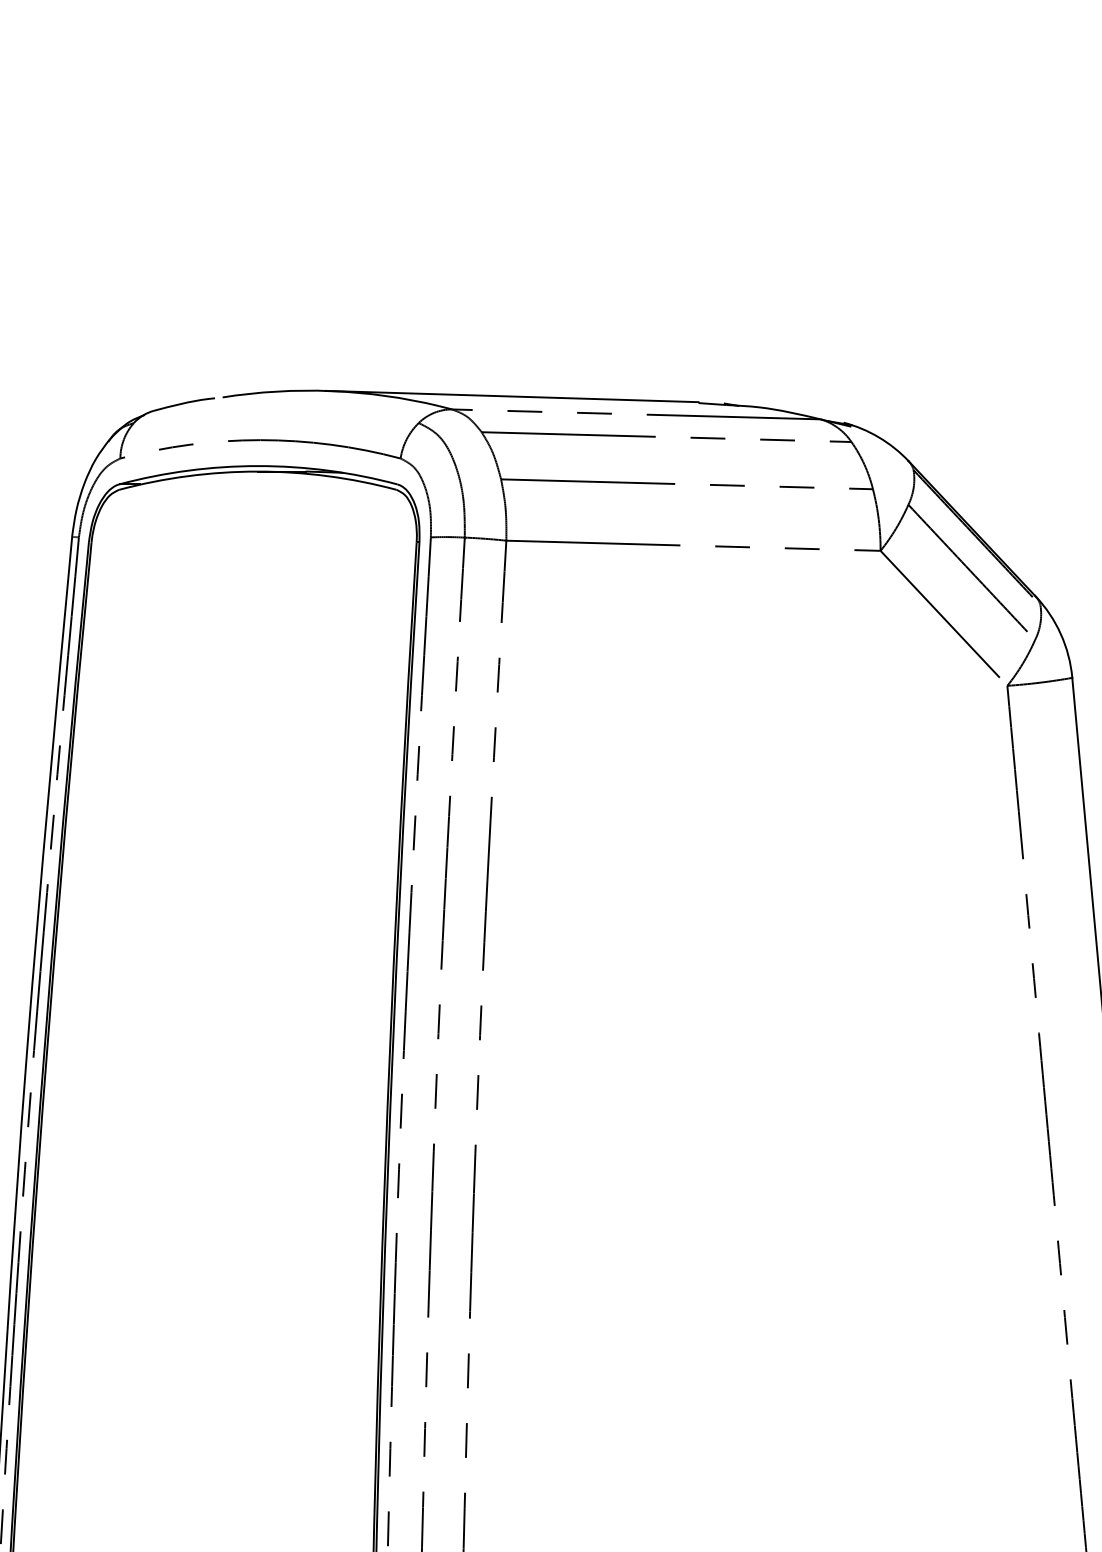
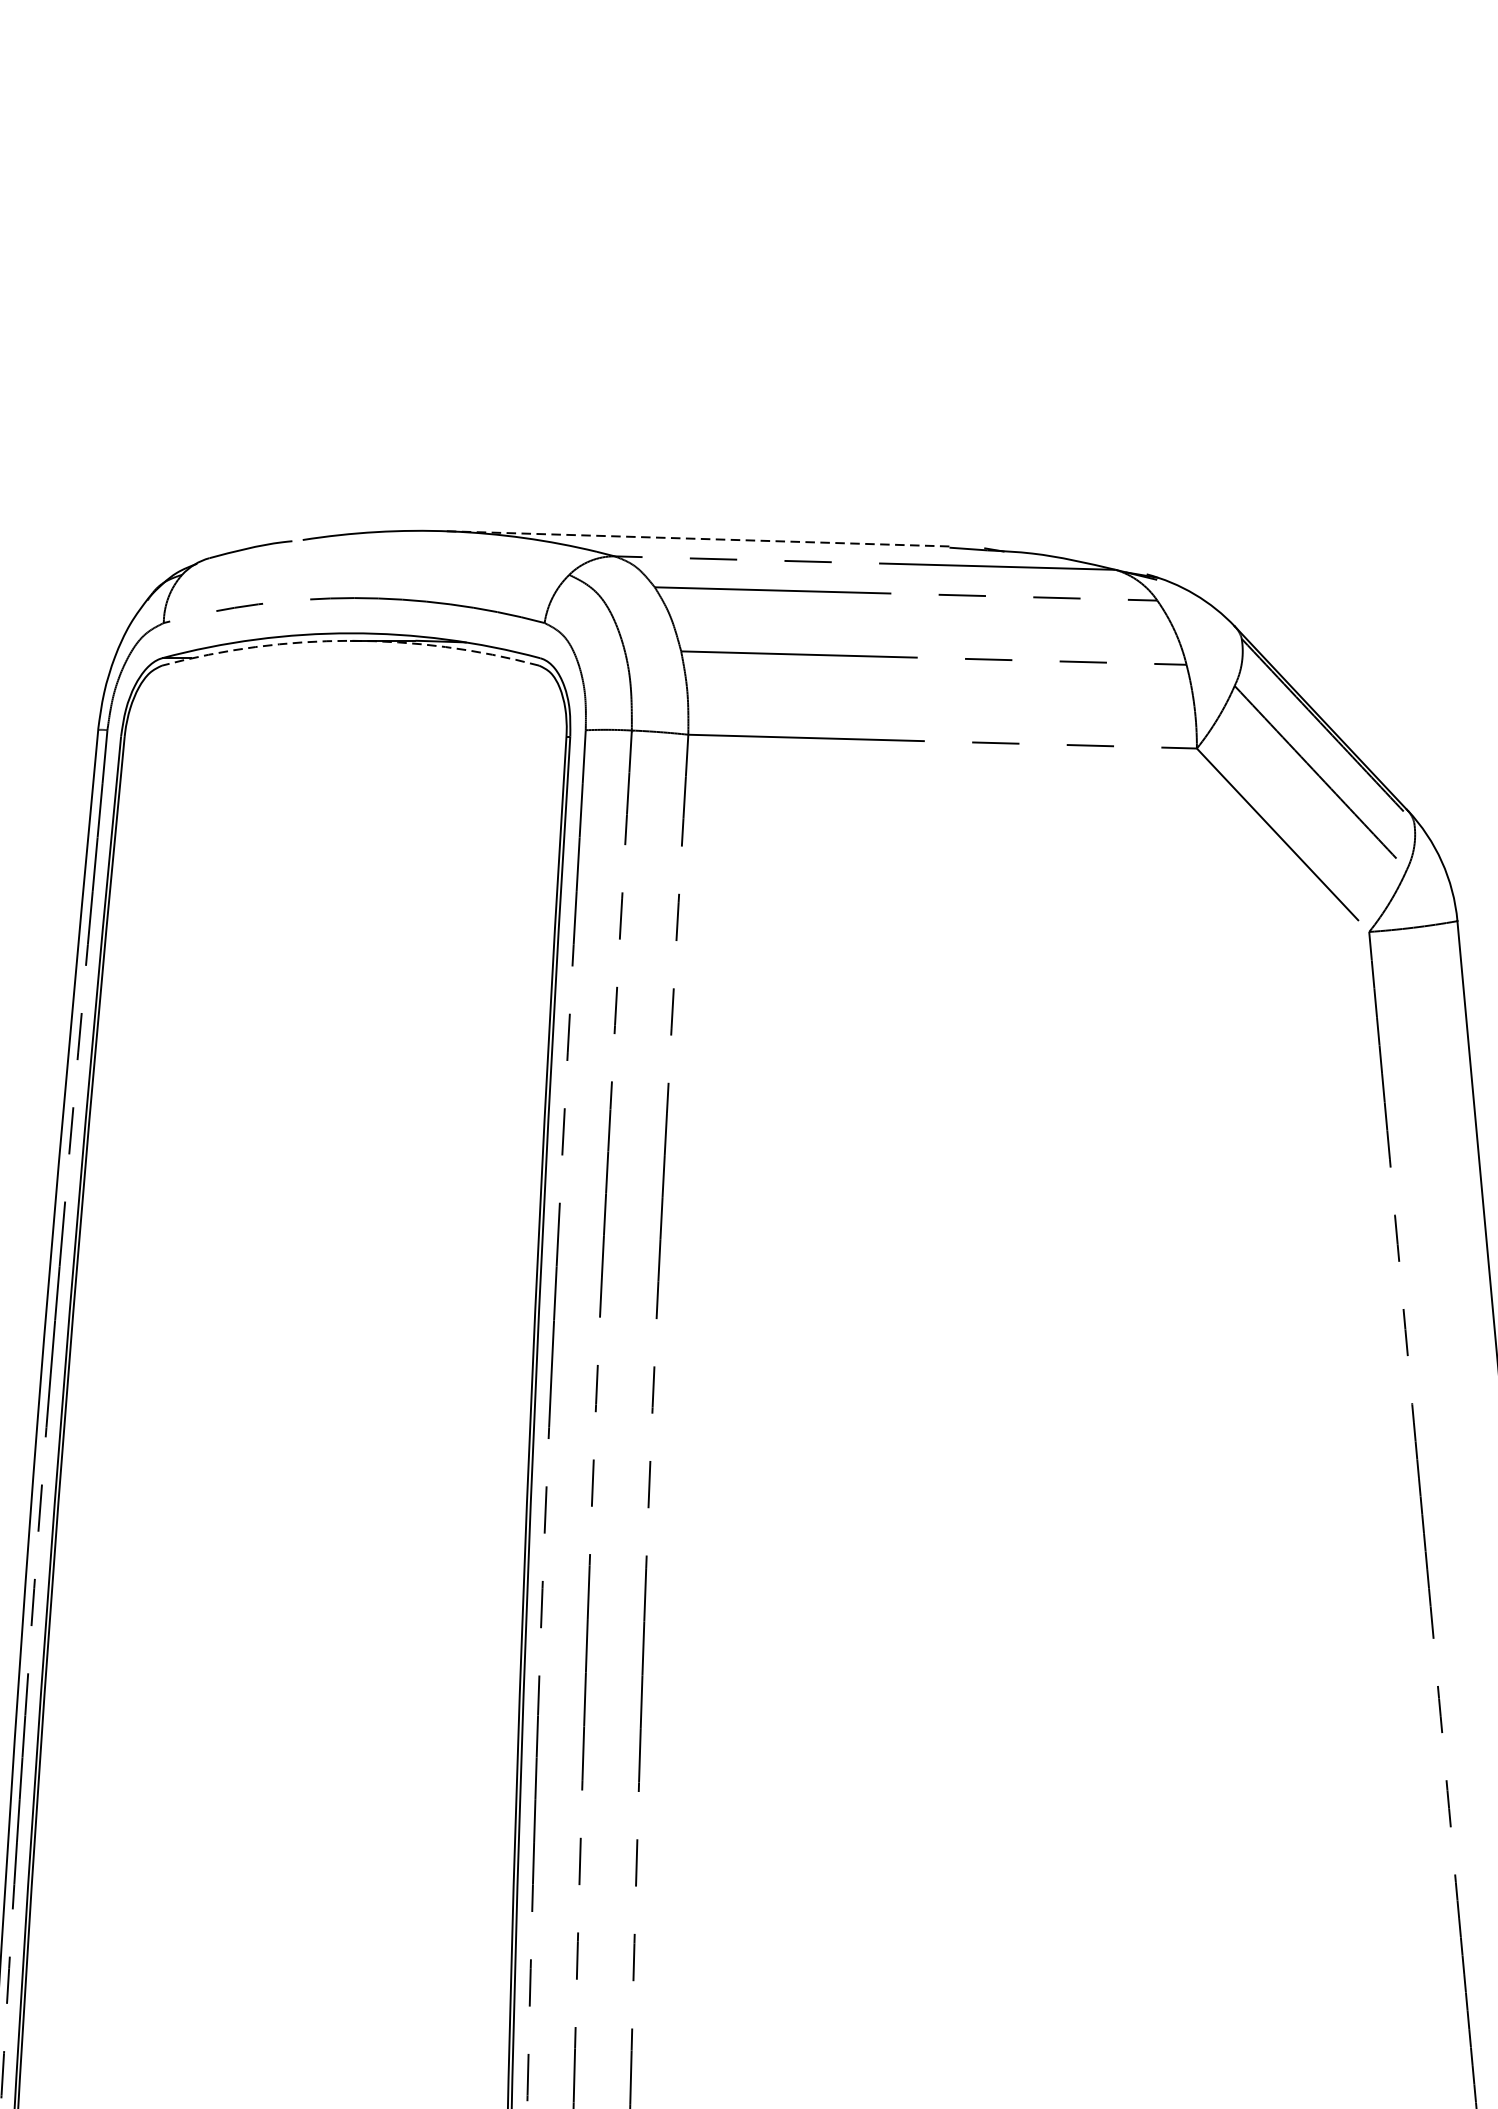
line: (512, 396) -> (696, 538), solid -> dashed
arc: (257, 471) -> (350, 640), solid -> dashed

